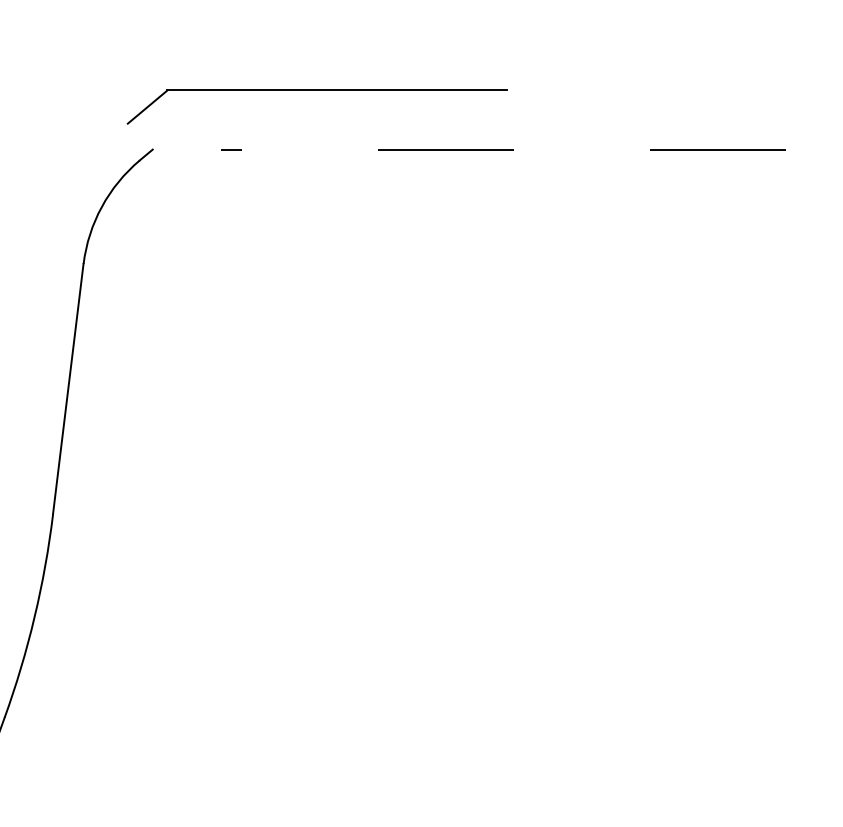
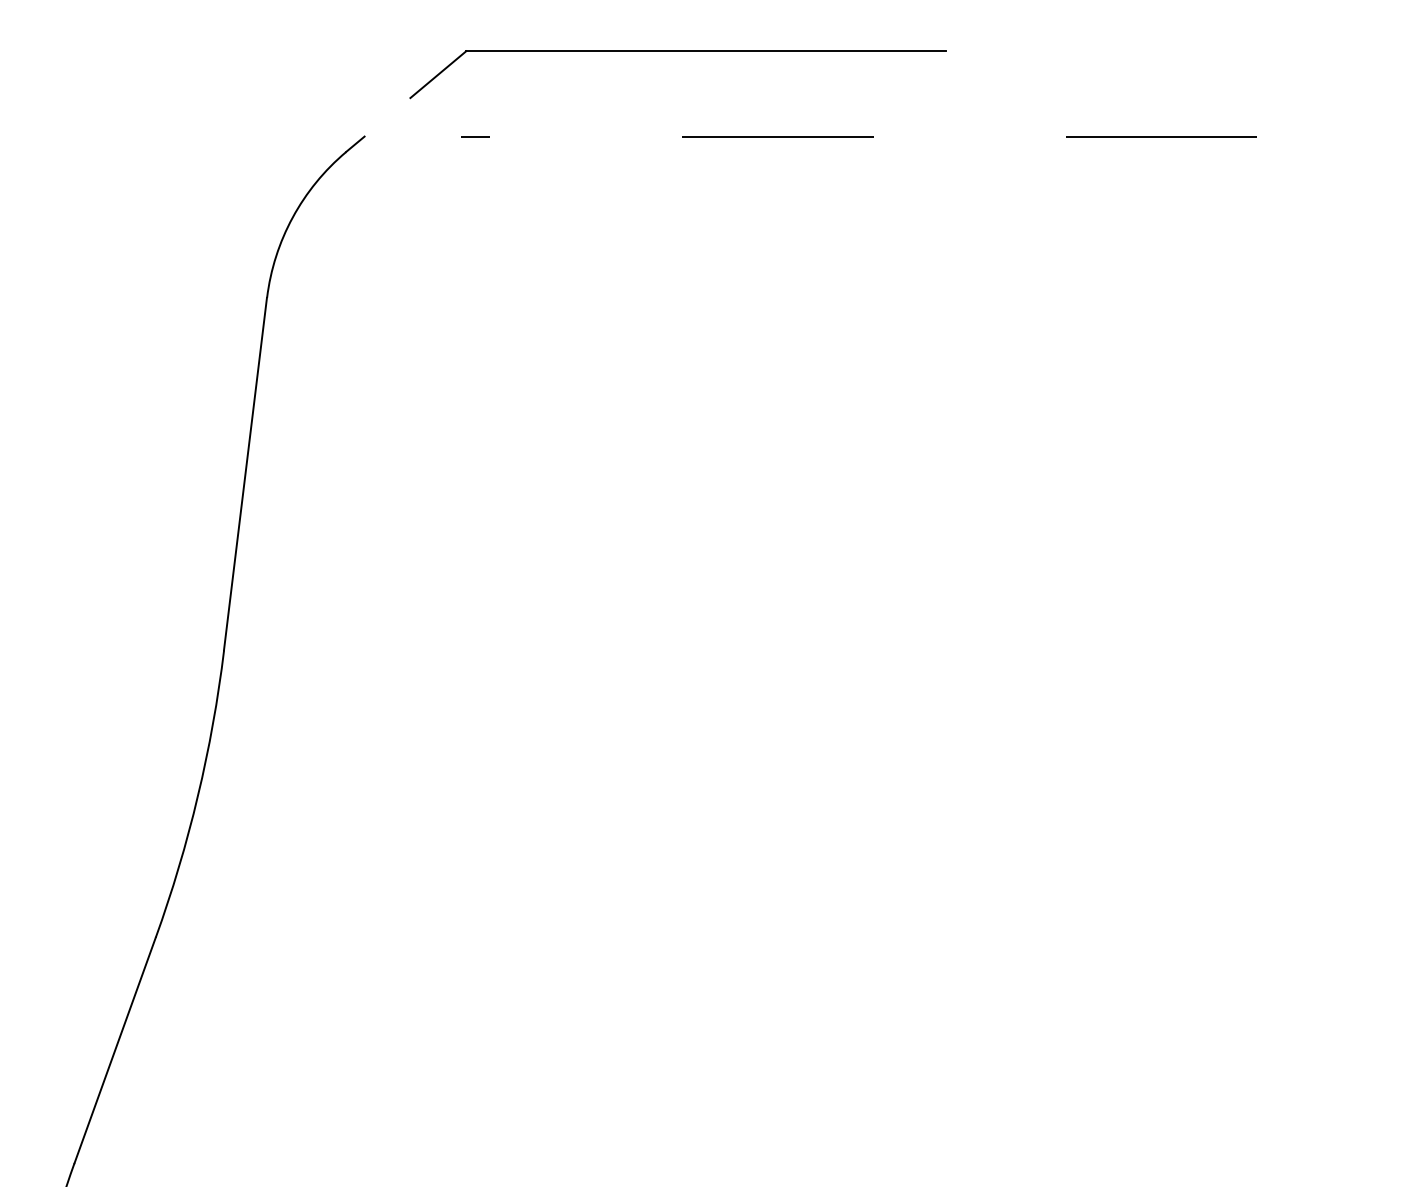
part: (317, 90) -> (677, 51), moved

